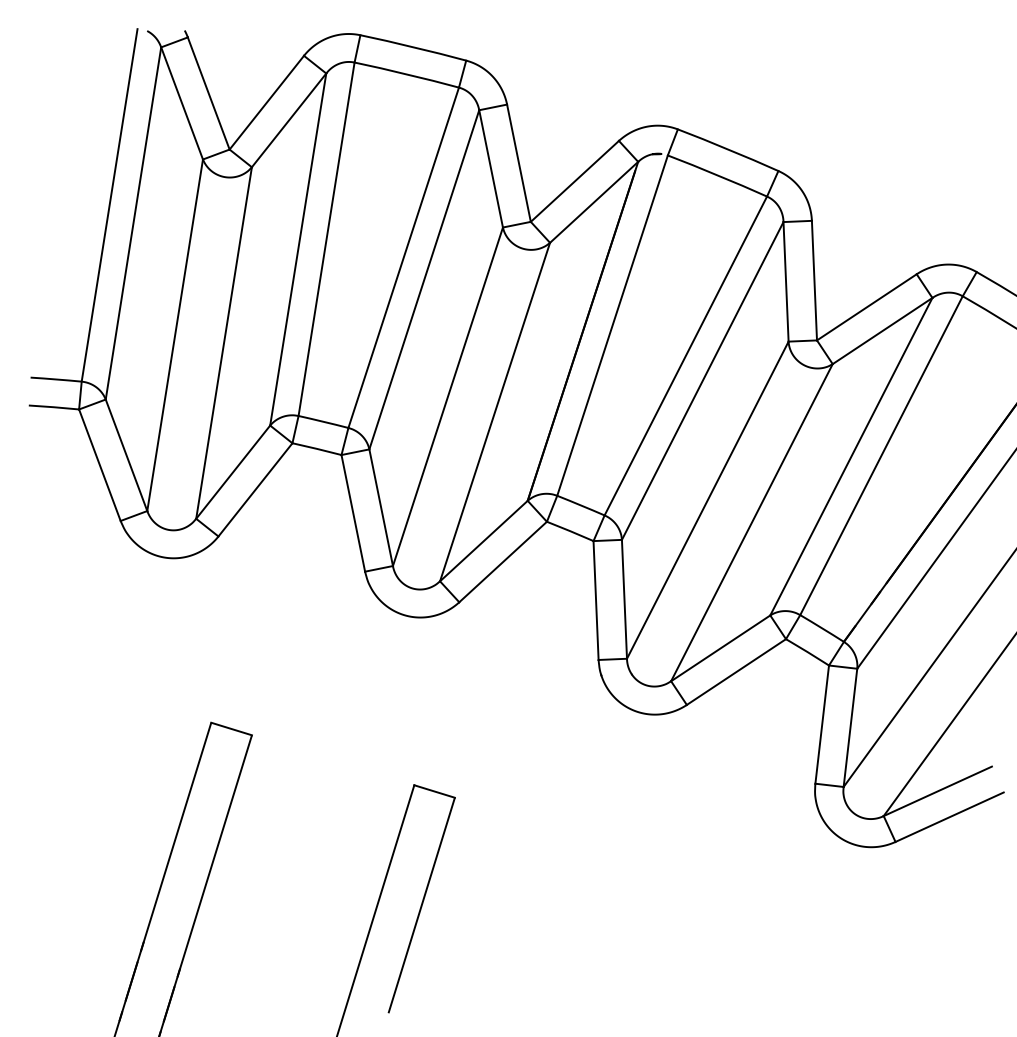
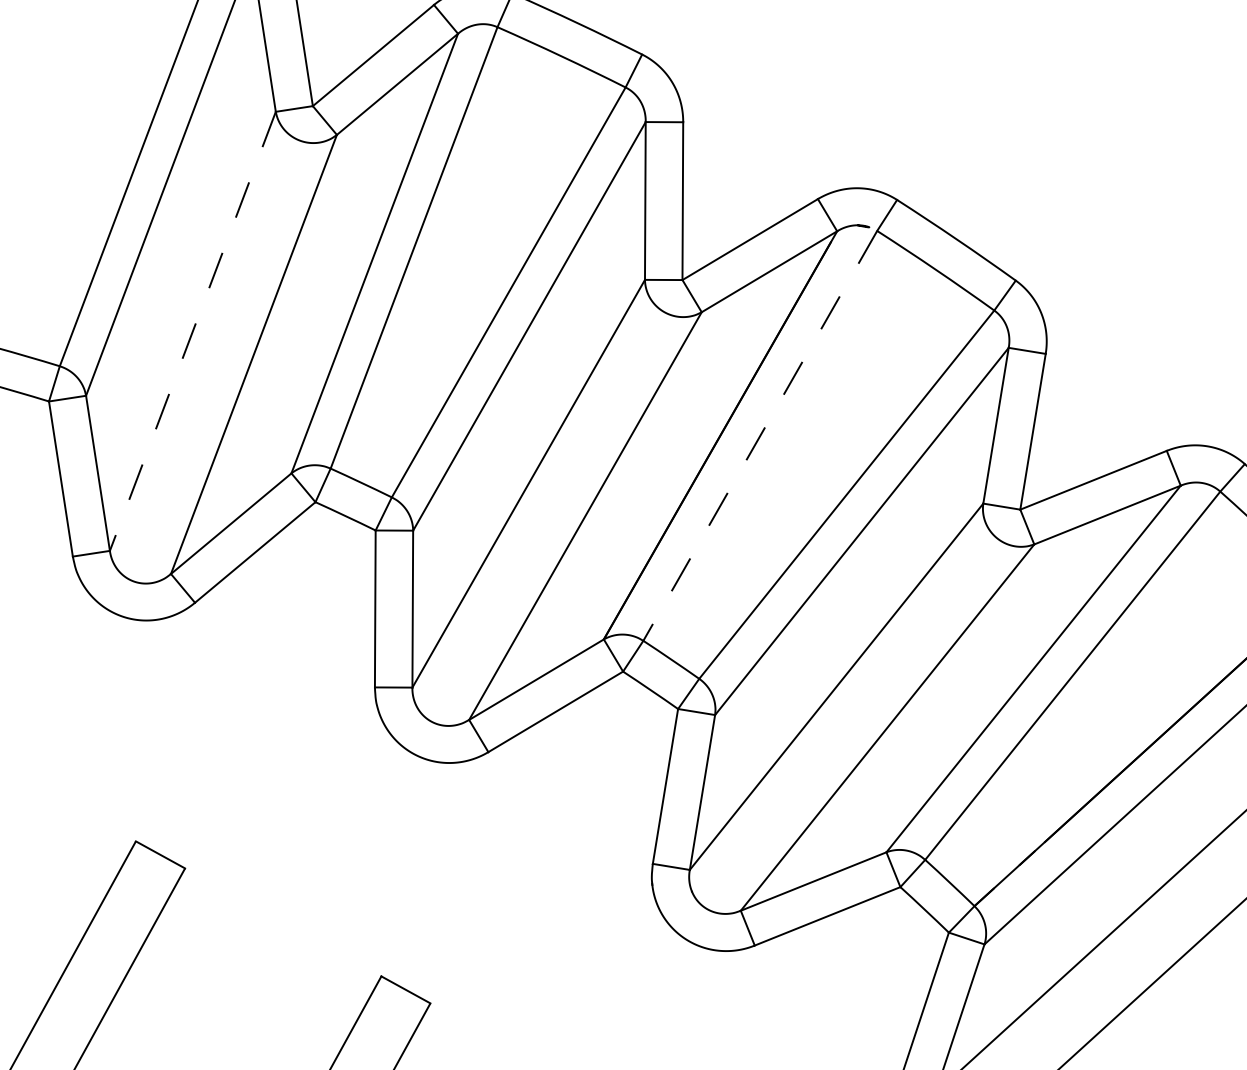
line: (612, 325) -> (760, 435), solid -> dashed
line: (175, 335) -> (193, 331), solid -> dashed

